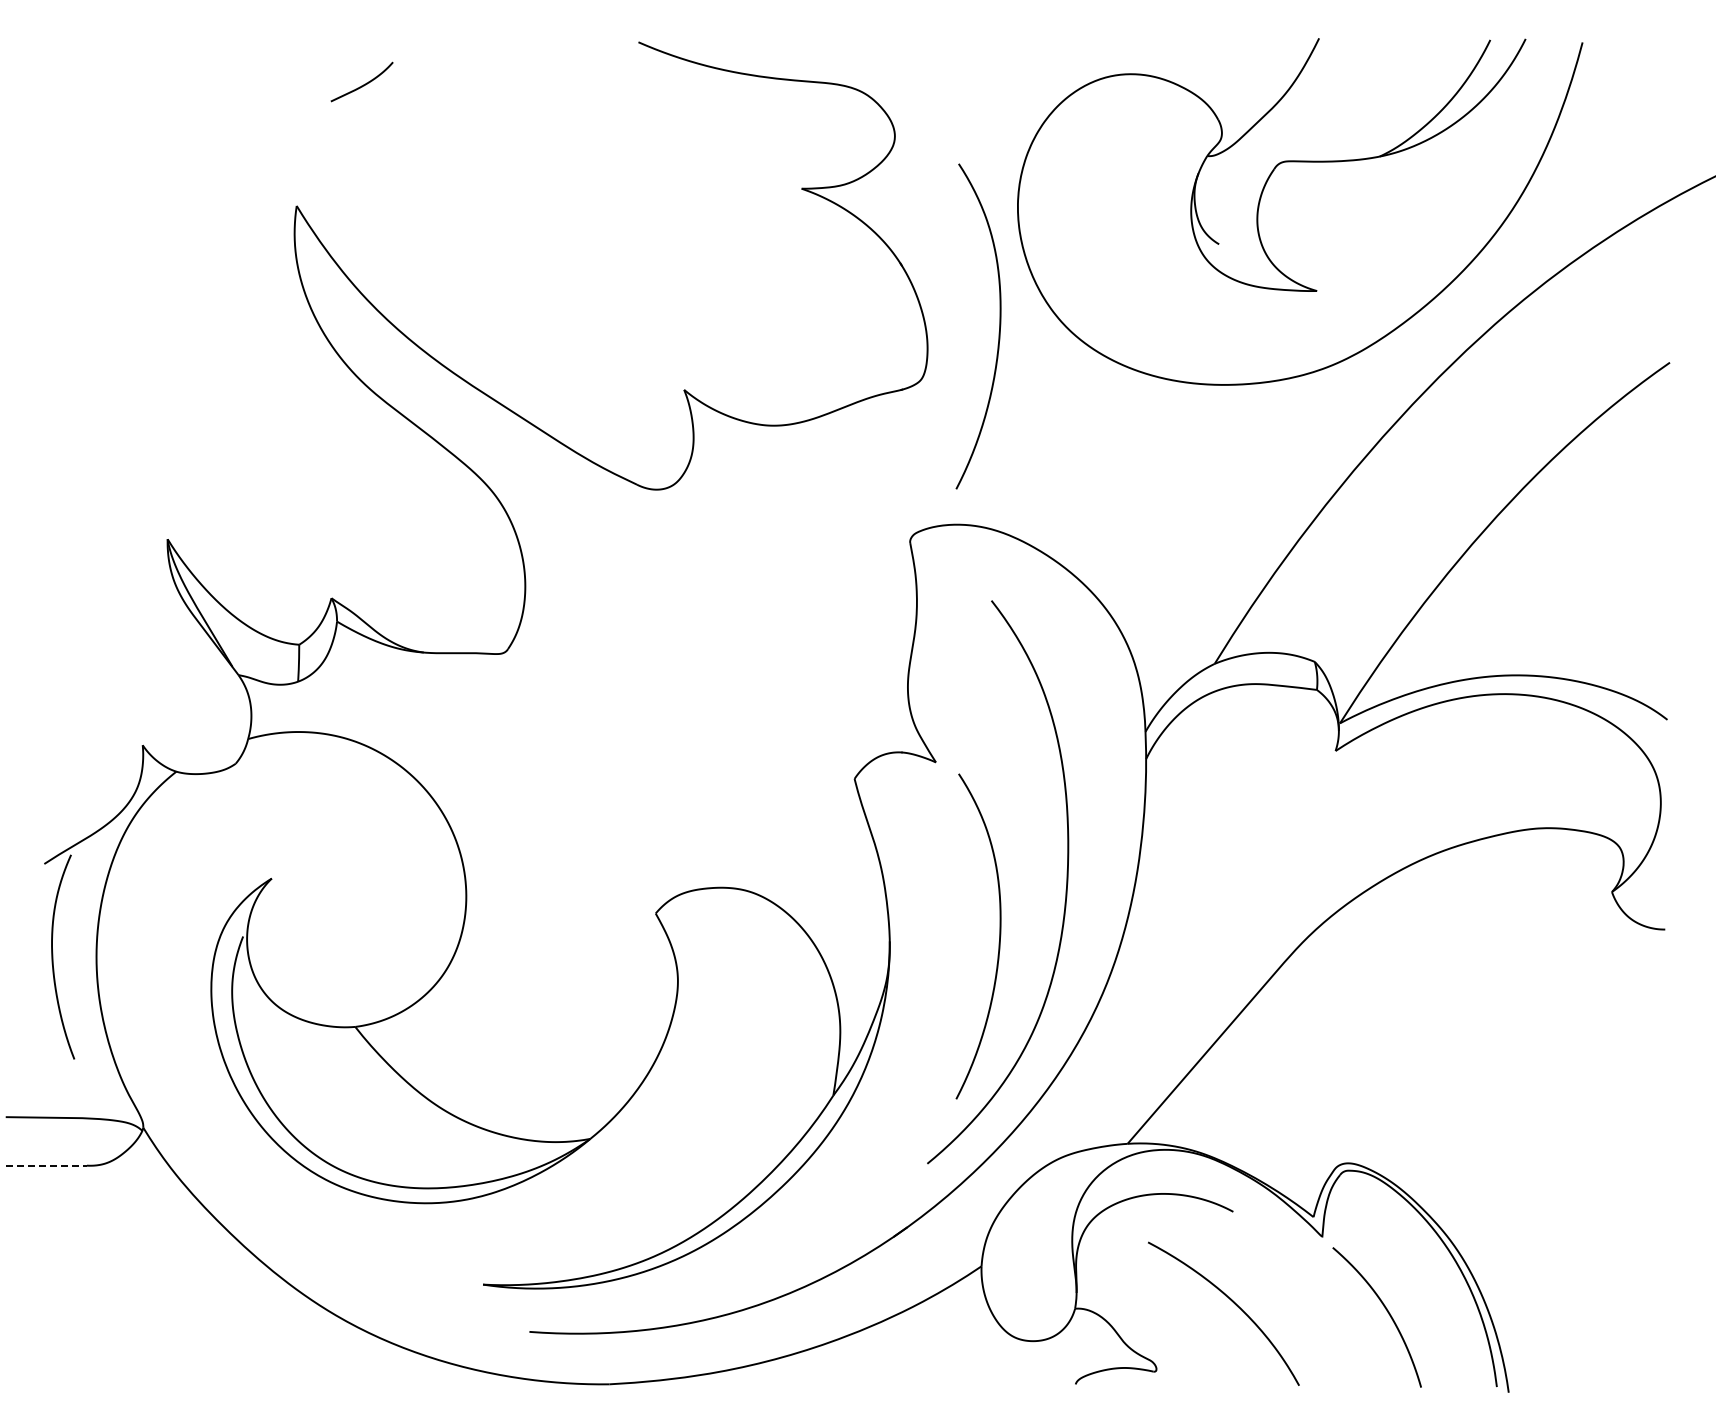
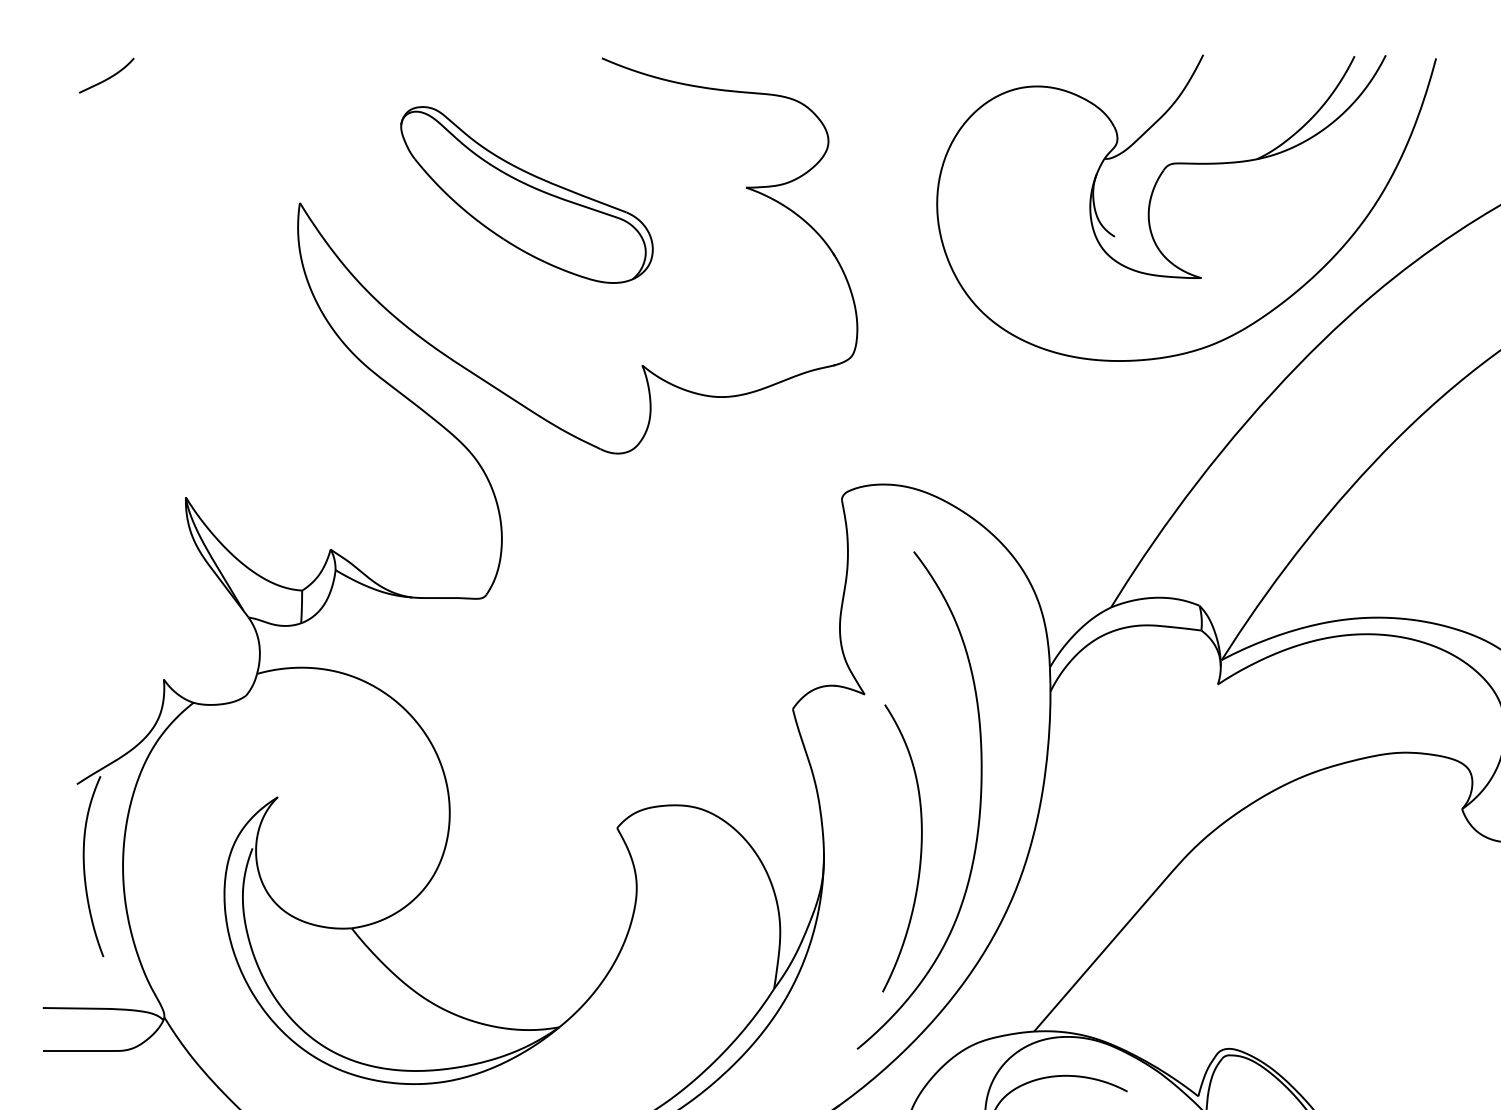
curve: (363, 84) -> (107, 77), moved
part: (553, 196) -> (526, 194), added
curve: (998, 332) -> (920, 314), removed
line: (46, 1165) -> (78, 1050), dashed -> solid

